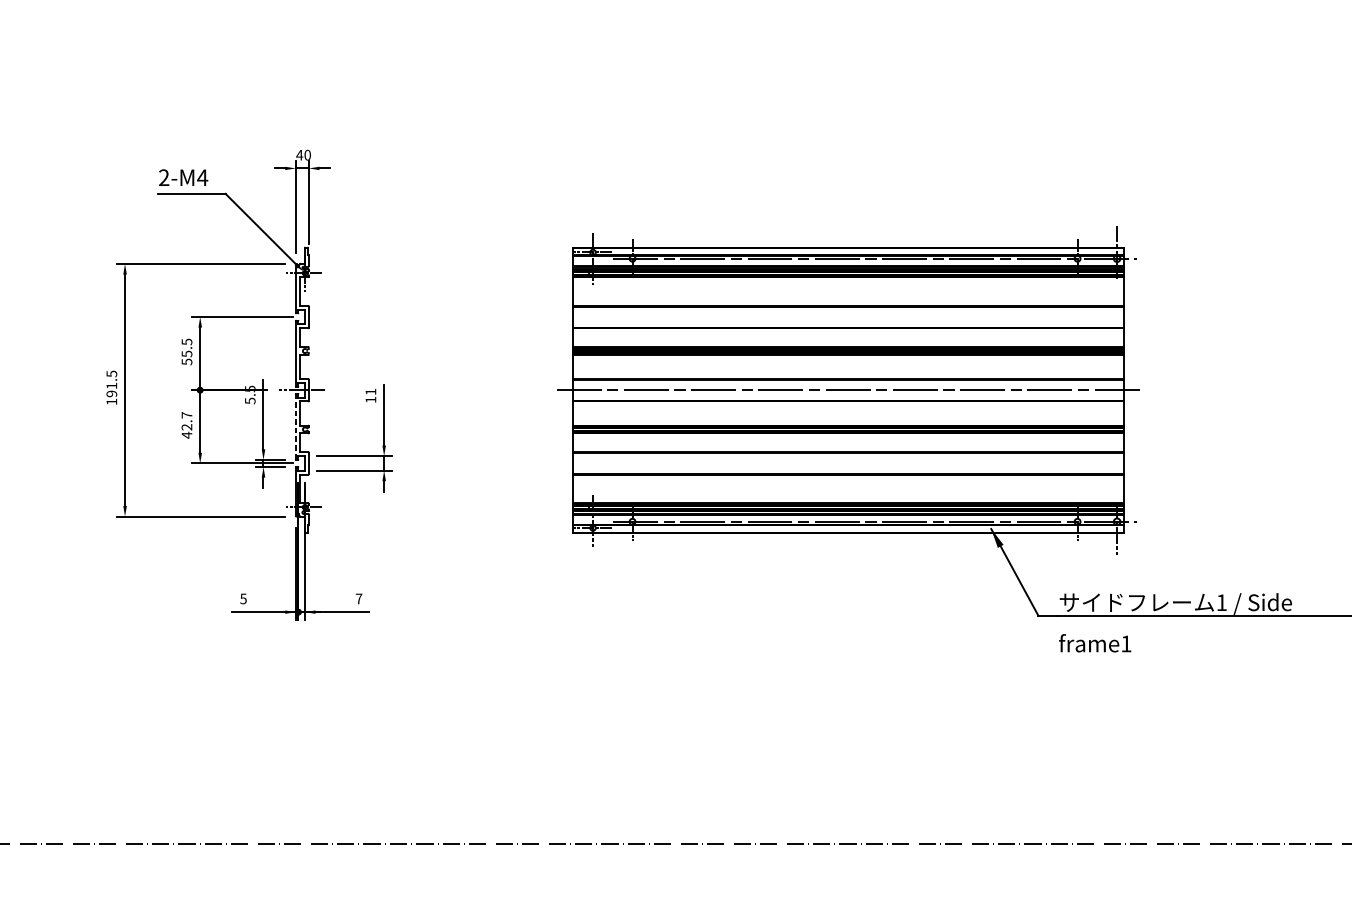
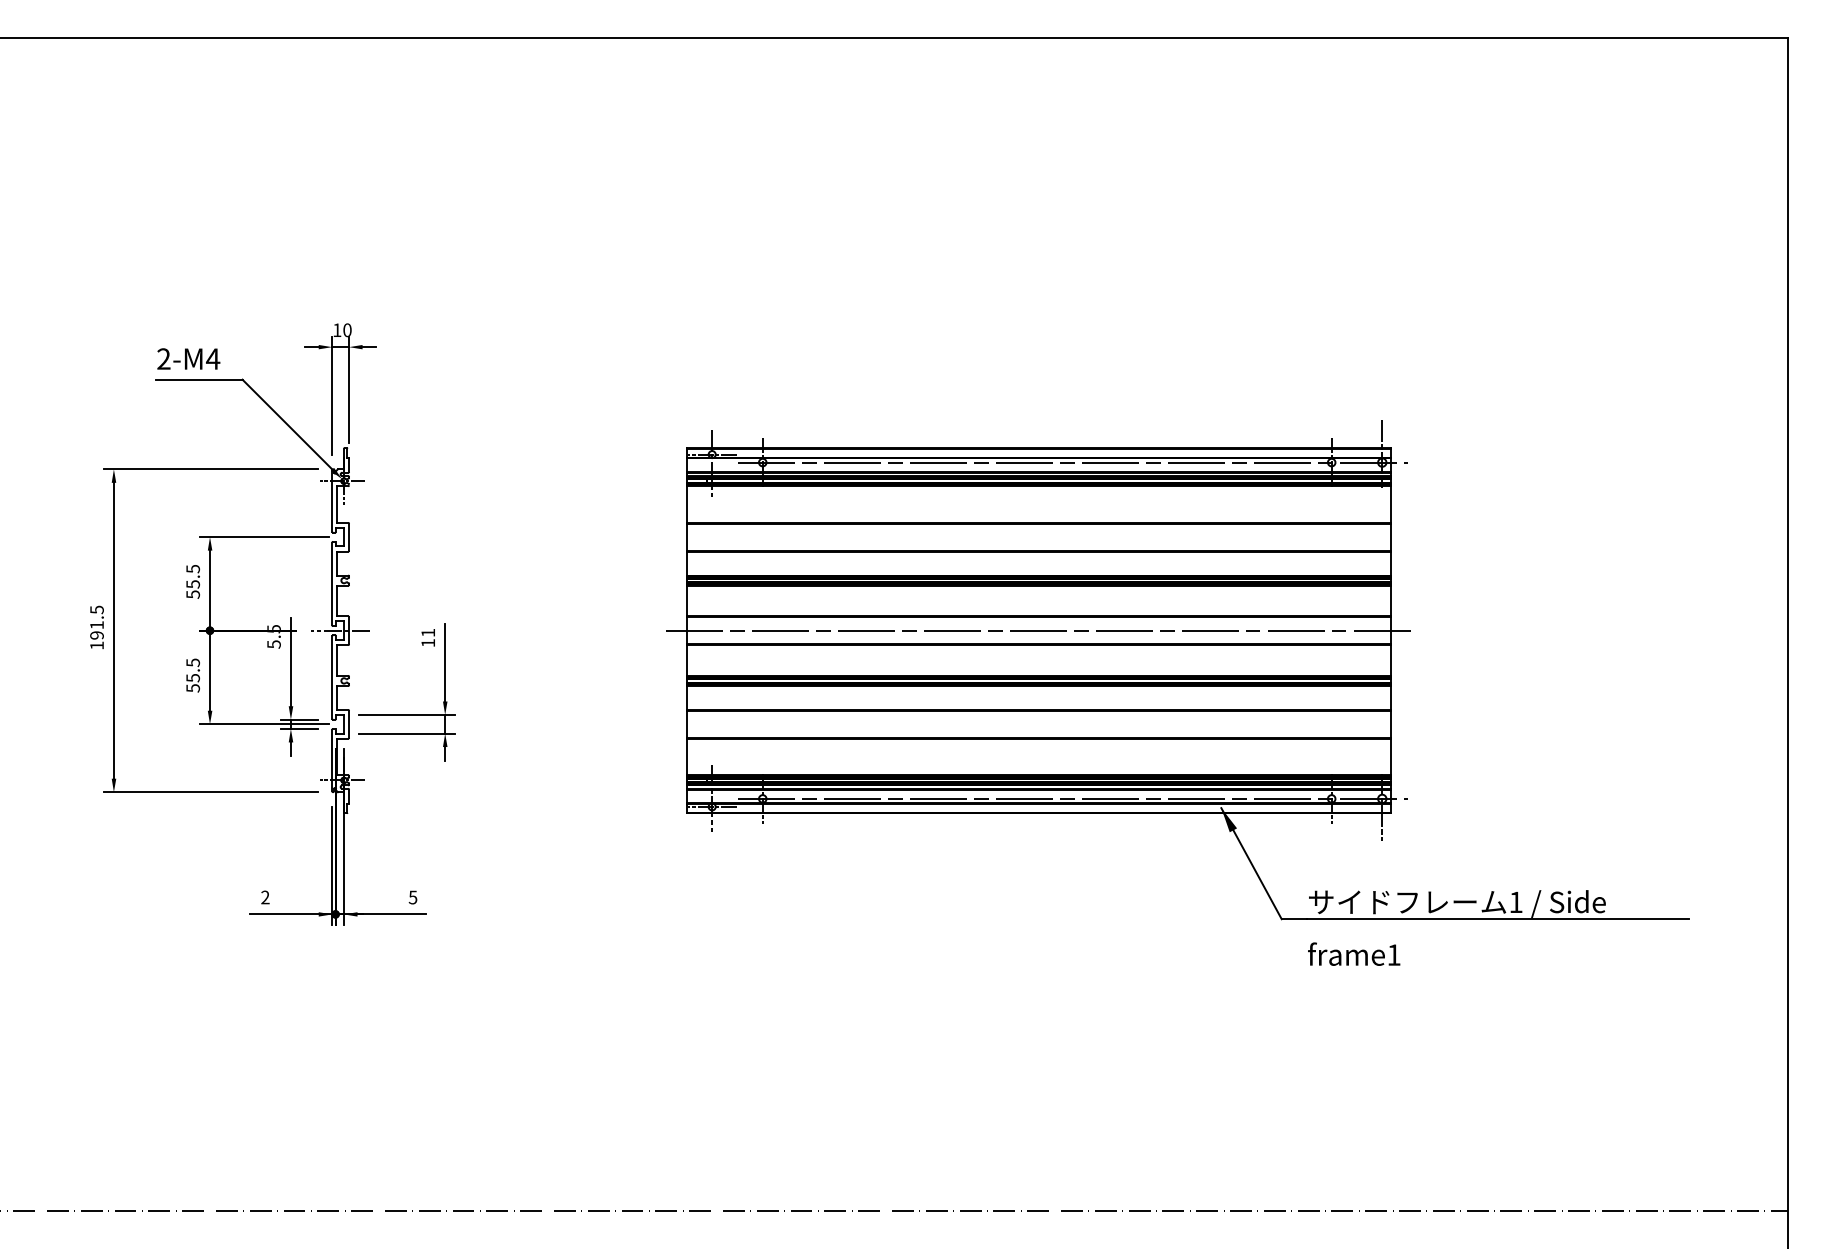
text: (299, 154) -> (336, 329), 40 -> 10
text: (187, 425) -> (193, 675), 42.7 -> 55.5
line: (296, 426) -> (332, 677), dashed -> solid
text: (243, 598) -> (265, 897), 5 -> 2
text: (358, 598) -> (412, 897), 7 -> 5

